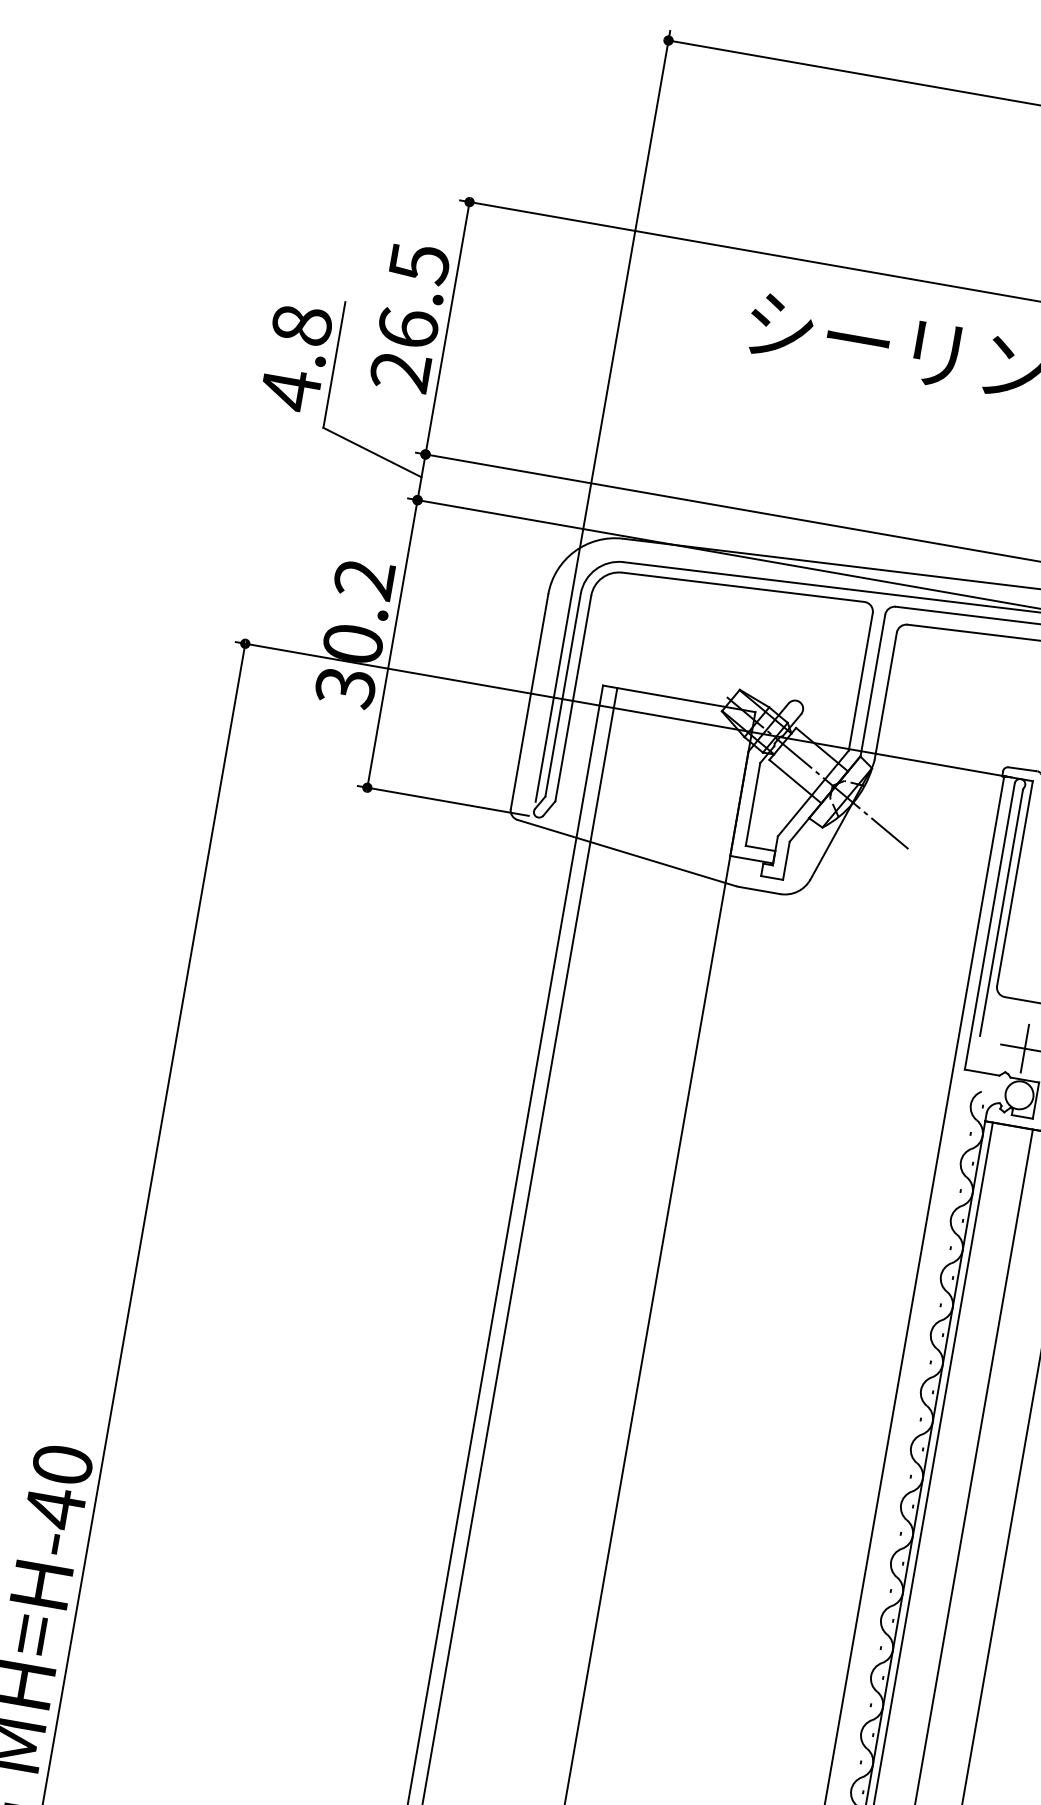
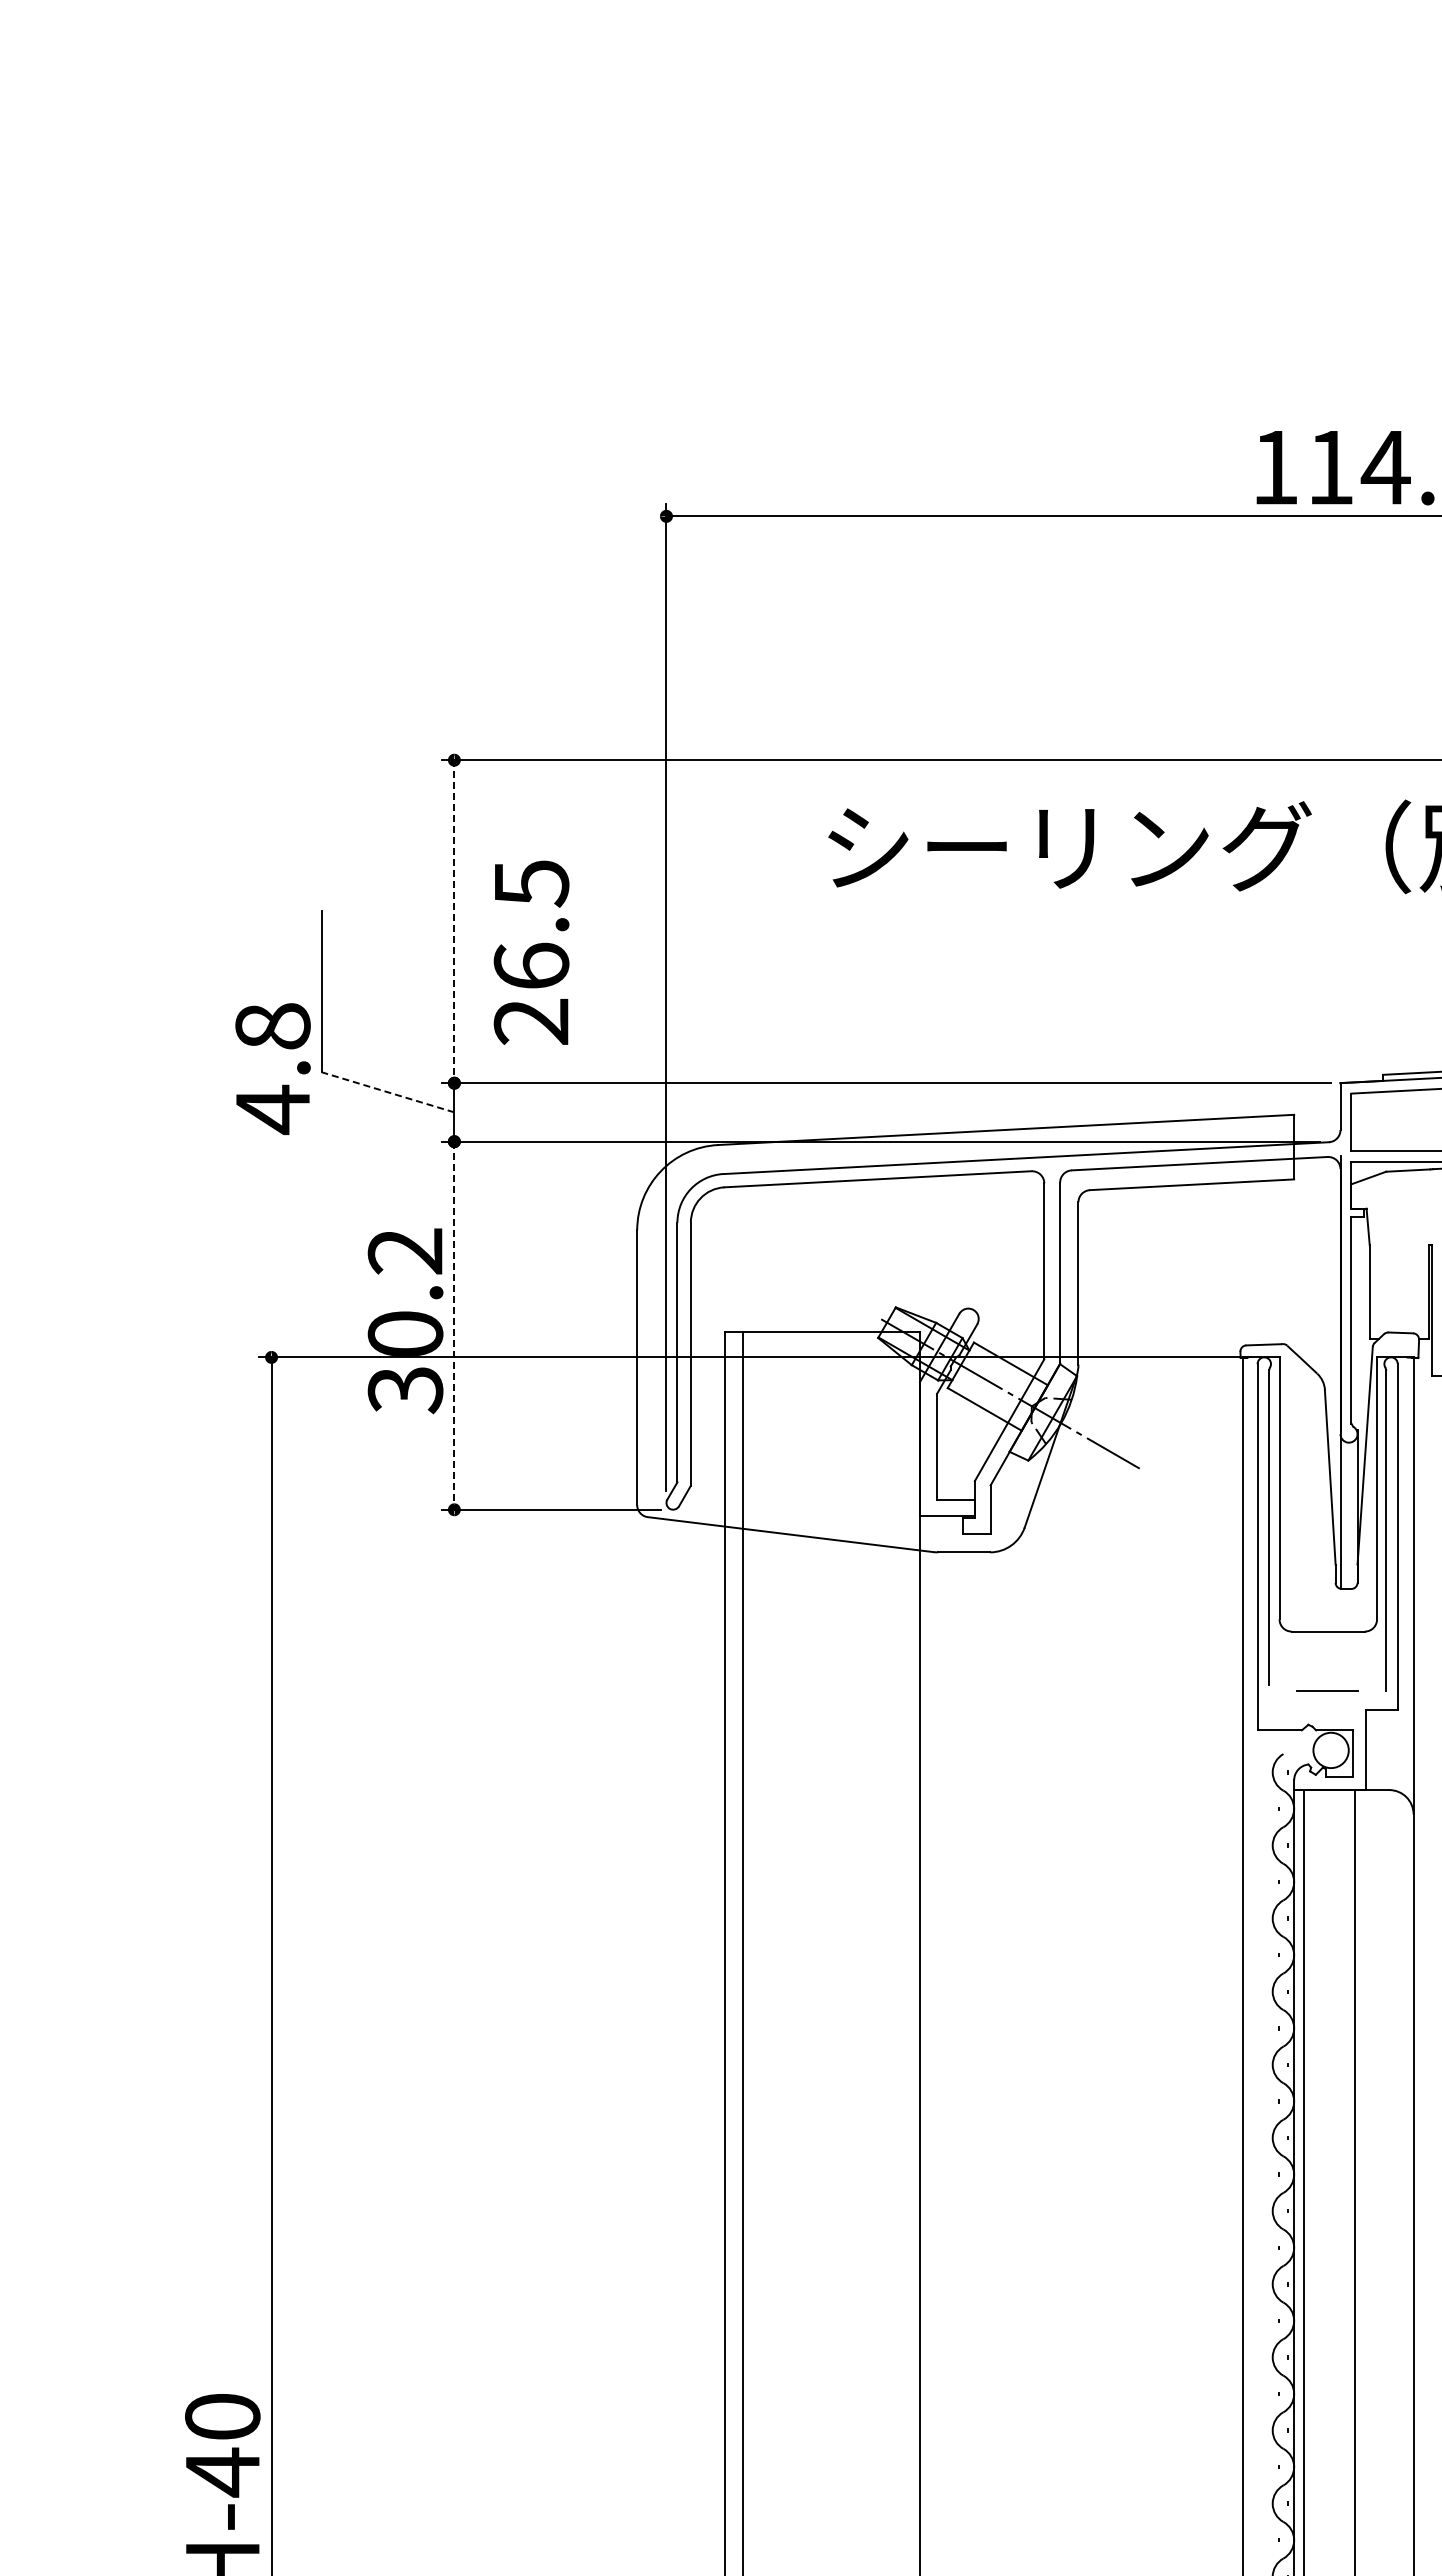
text: (410, 317) -> (531, 952), moved
line: (447, 328) -> (454, 922), solid -> dashed
text: (295, 358) -> (272, 1068), moved
line: (372, 452) -> (387, 1092), solid -> dashed
line: (392, 644) -> (454, 1326), solid -> dashed
line: (1024, 1048) -> (1327, 1690), removed

